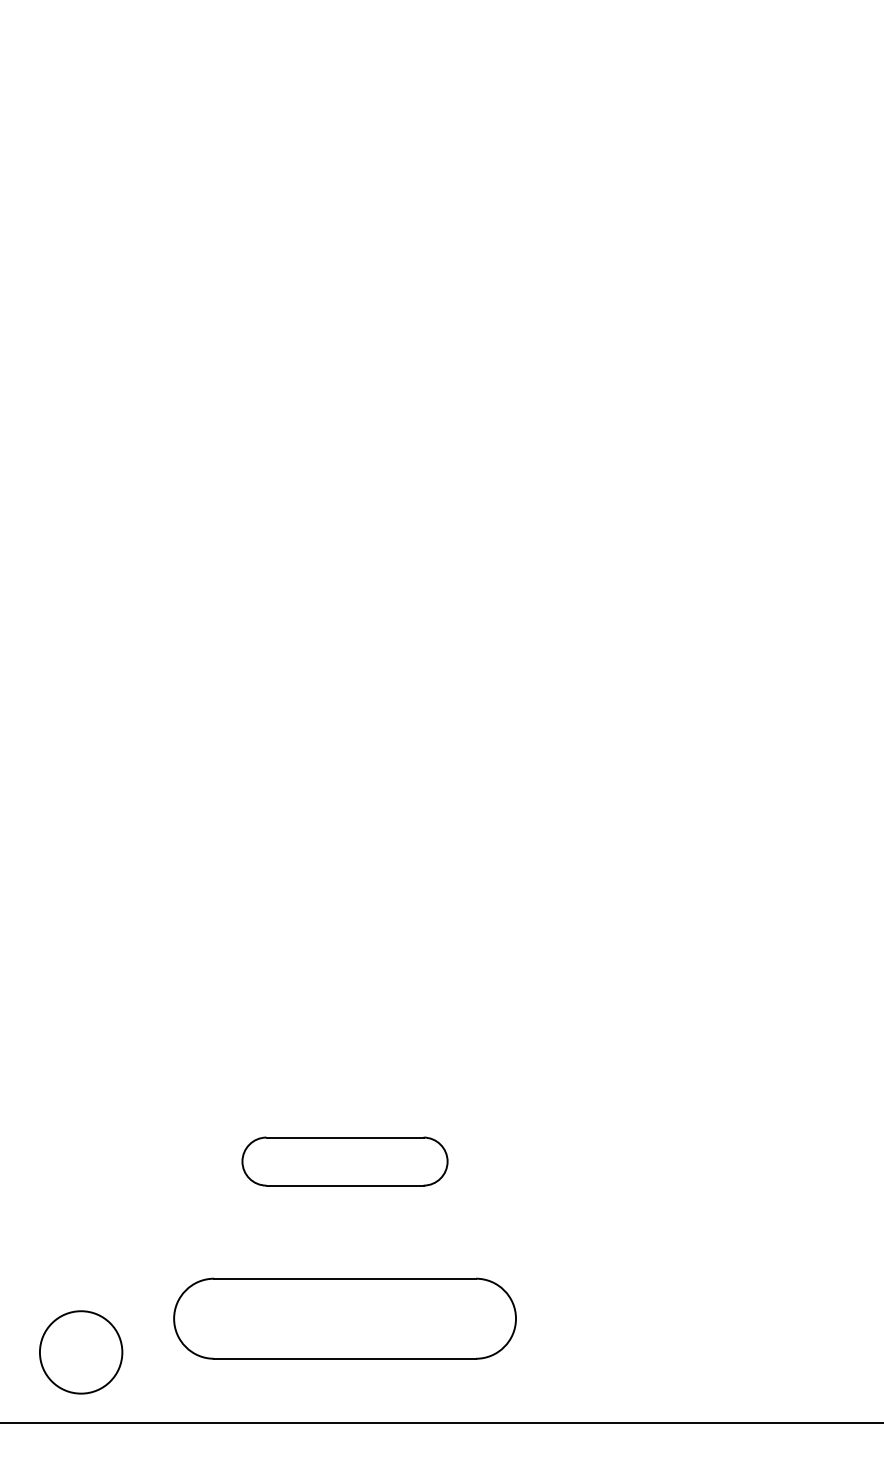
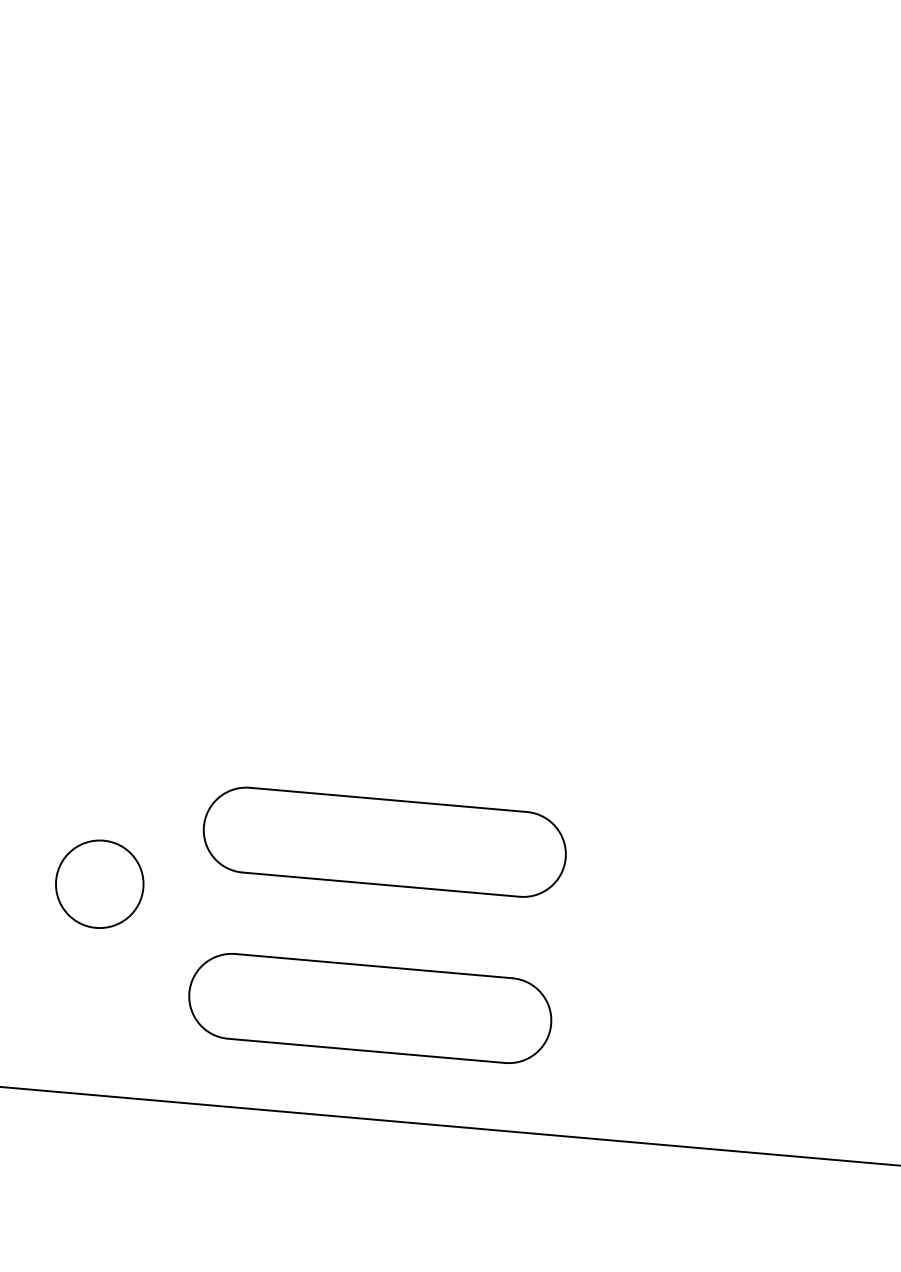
part: (344, 1161) -> (384, 842), size x1.67
circle: (81, 1352) -> (100, 884), moved

